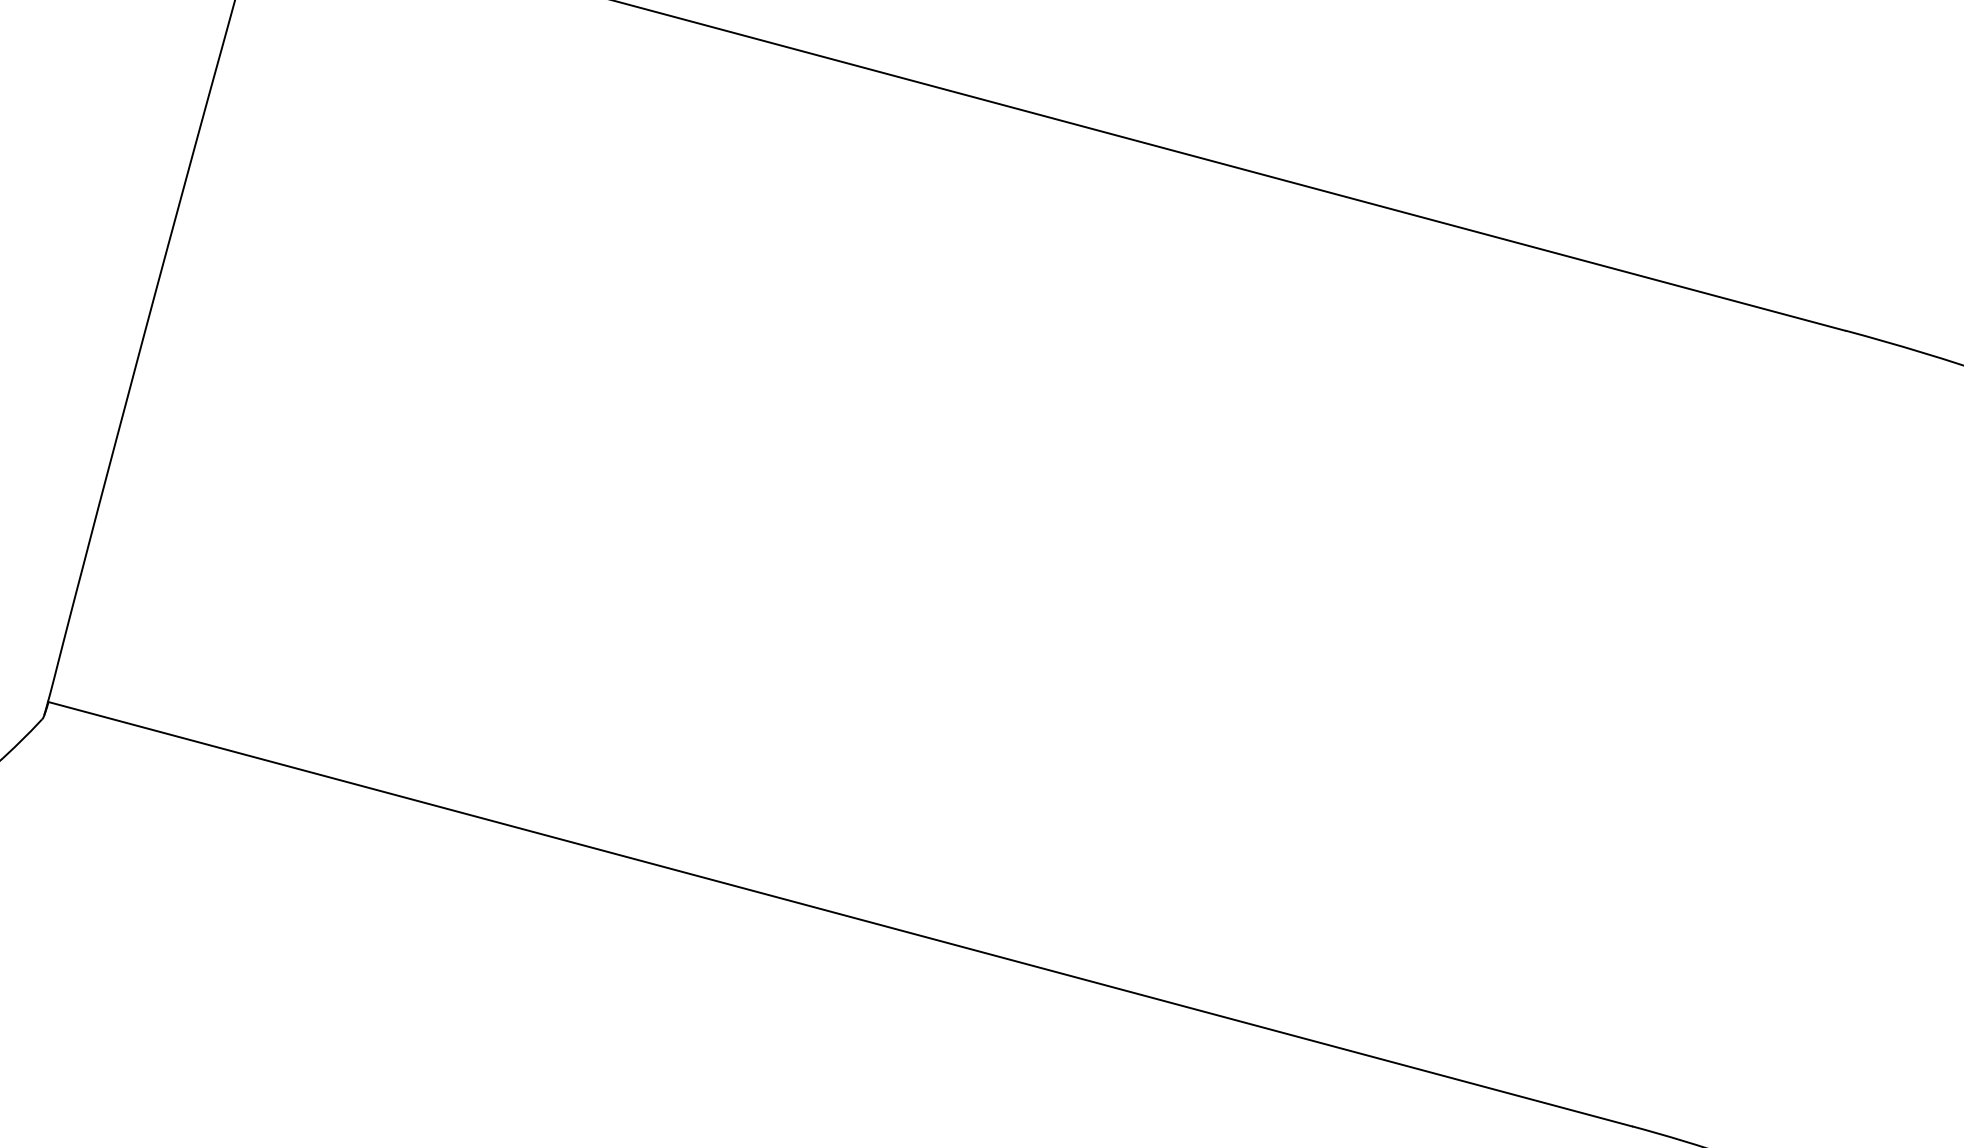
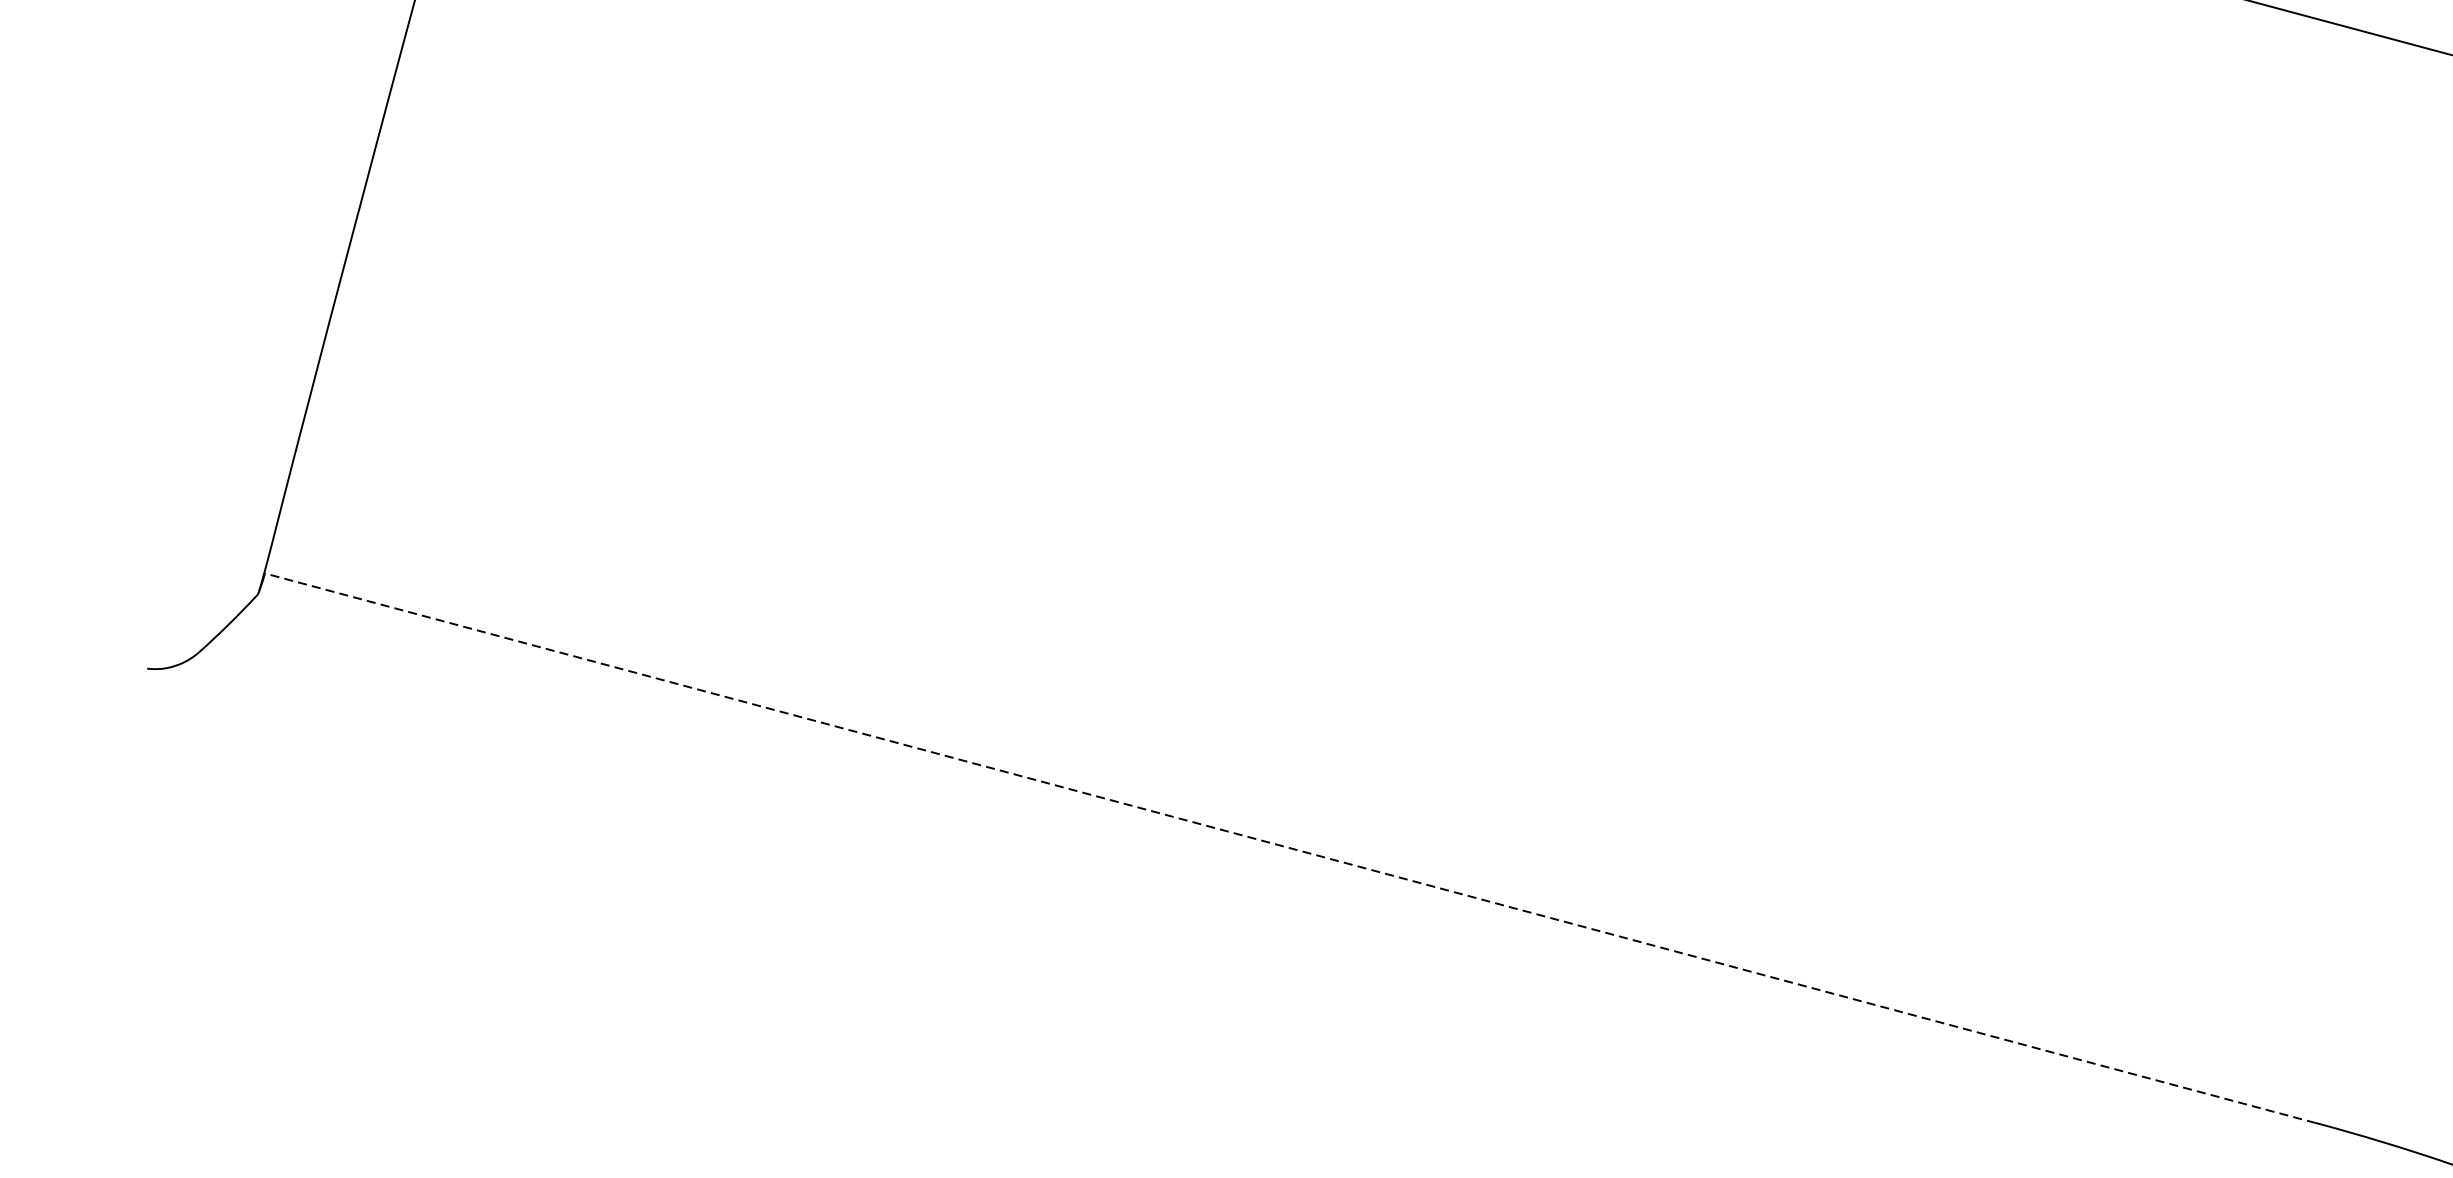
line: (839, 914) -> (1289, 848), solid -> dashed

